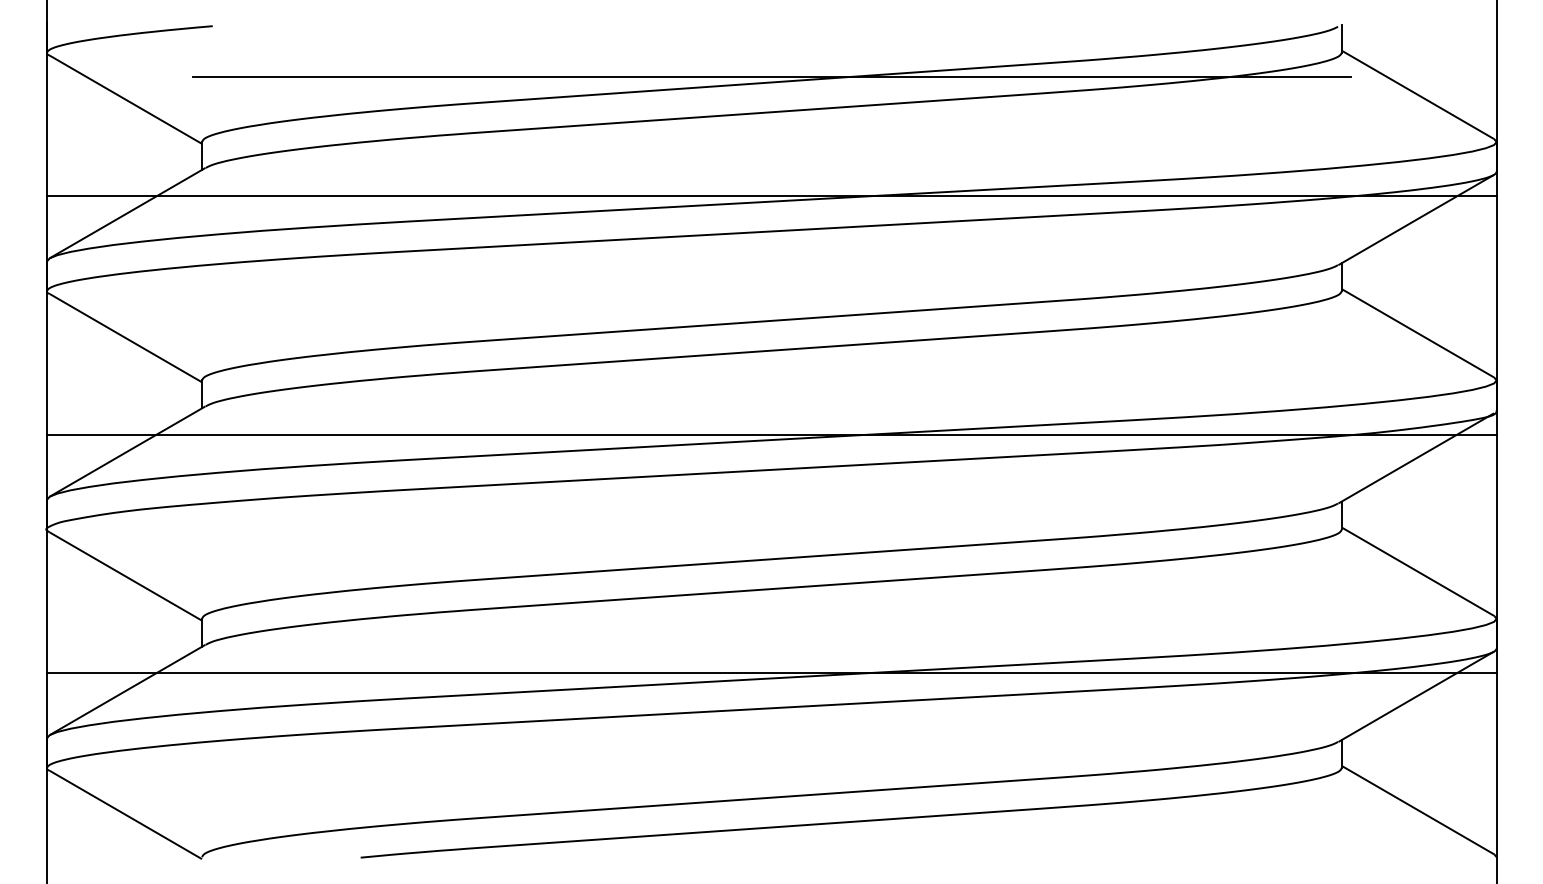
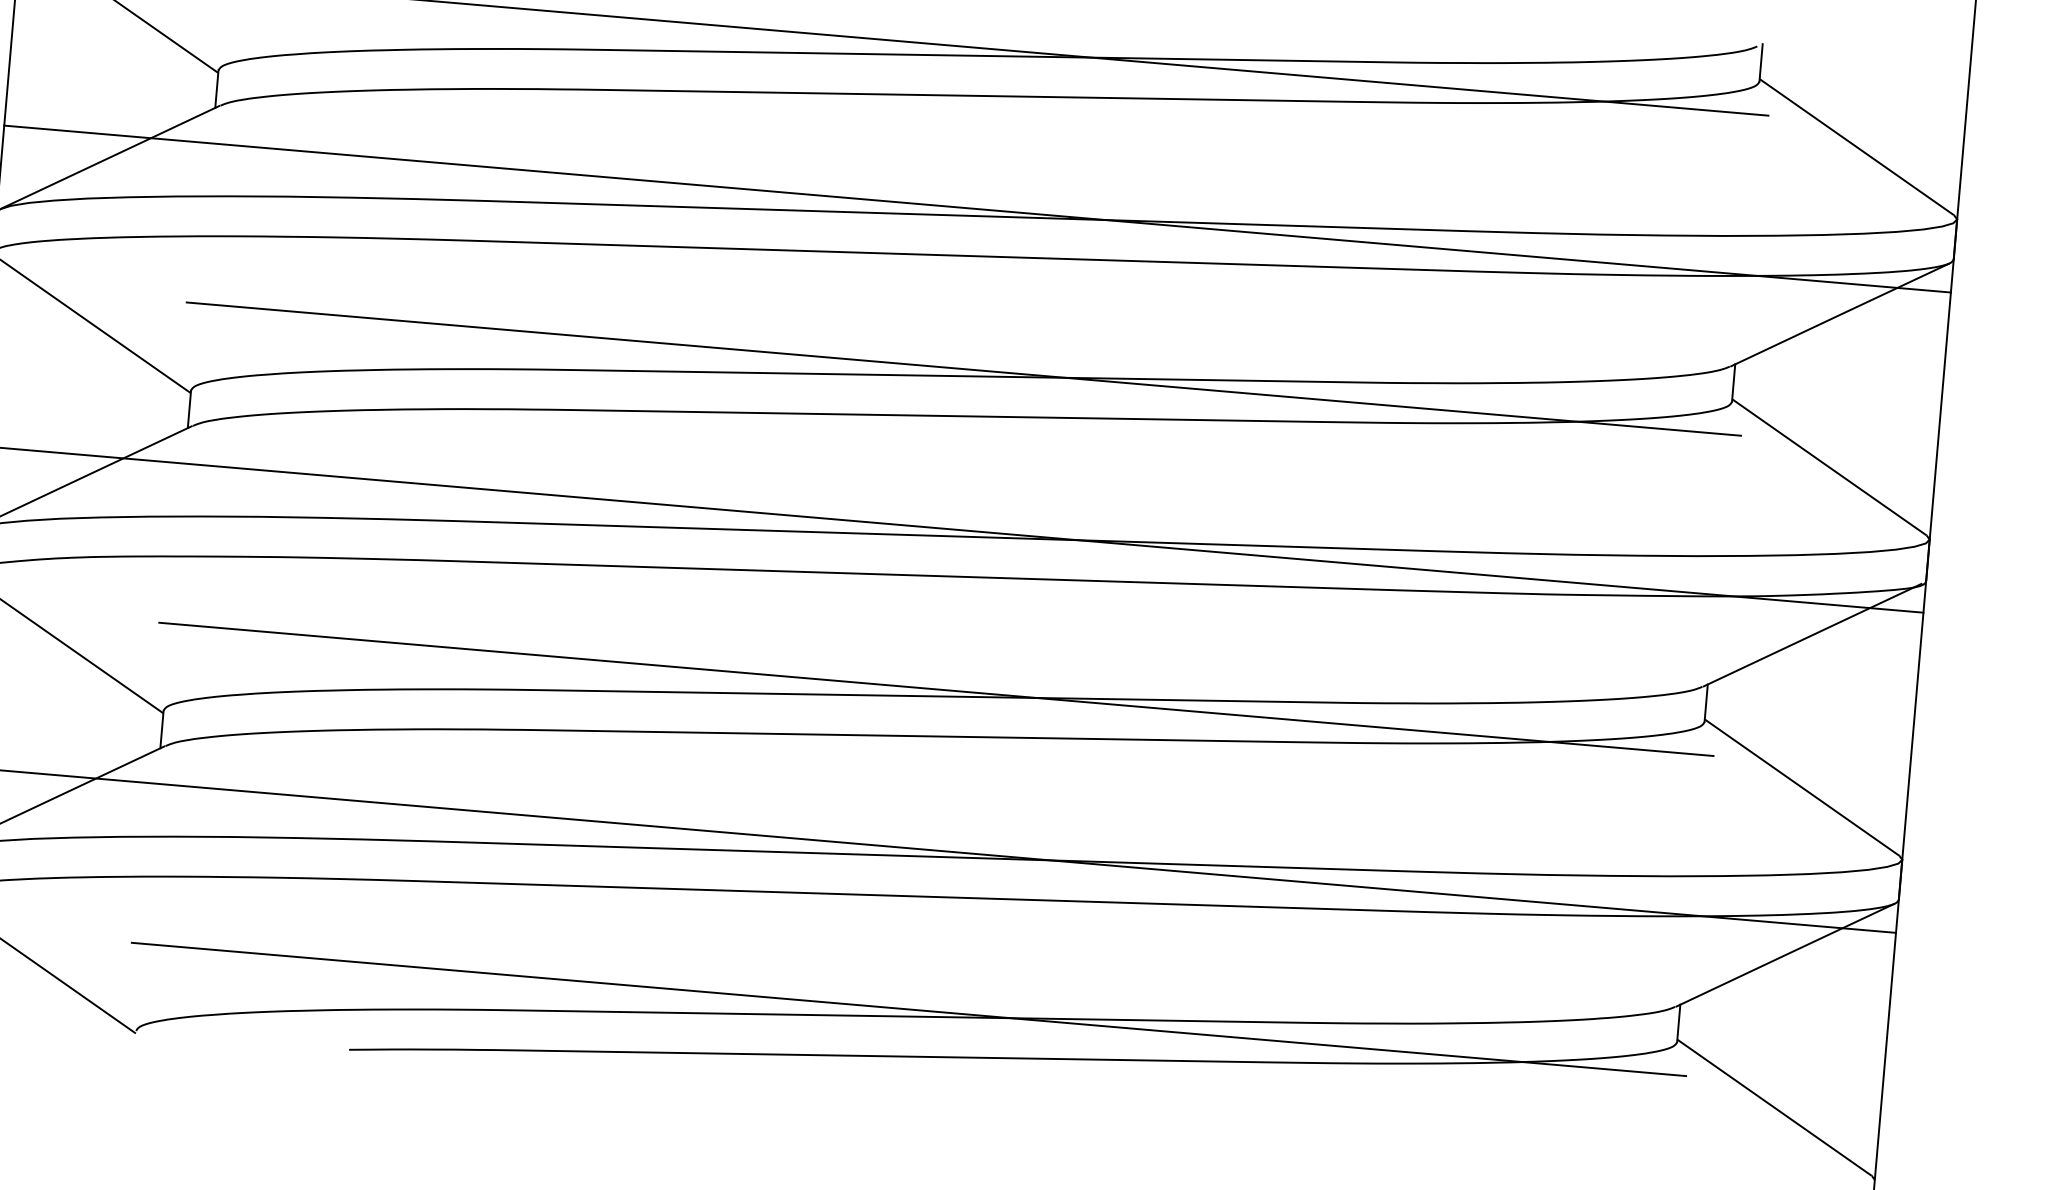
line: (771, 315) -> (963, 368), added
line: (771, 554) -> (935, 689), added
line: (771, 792) -> (908, 1009), added

